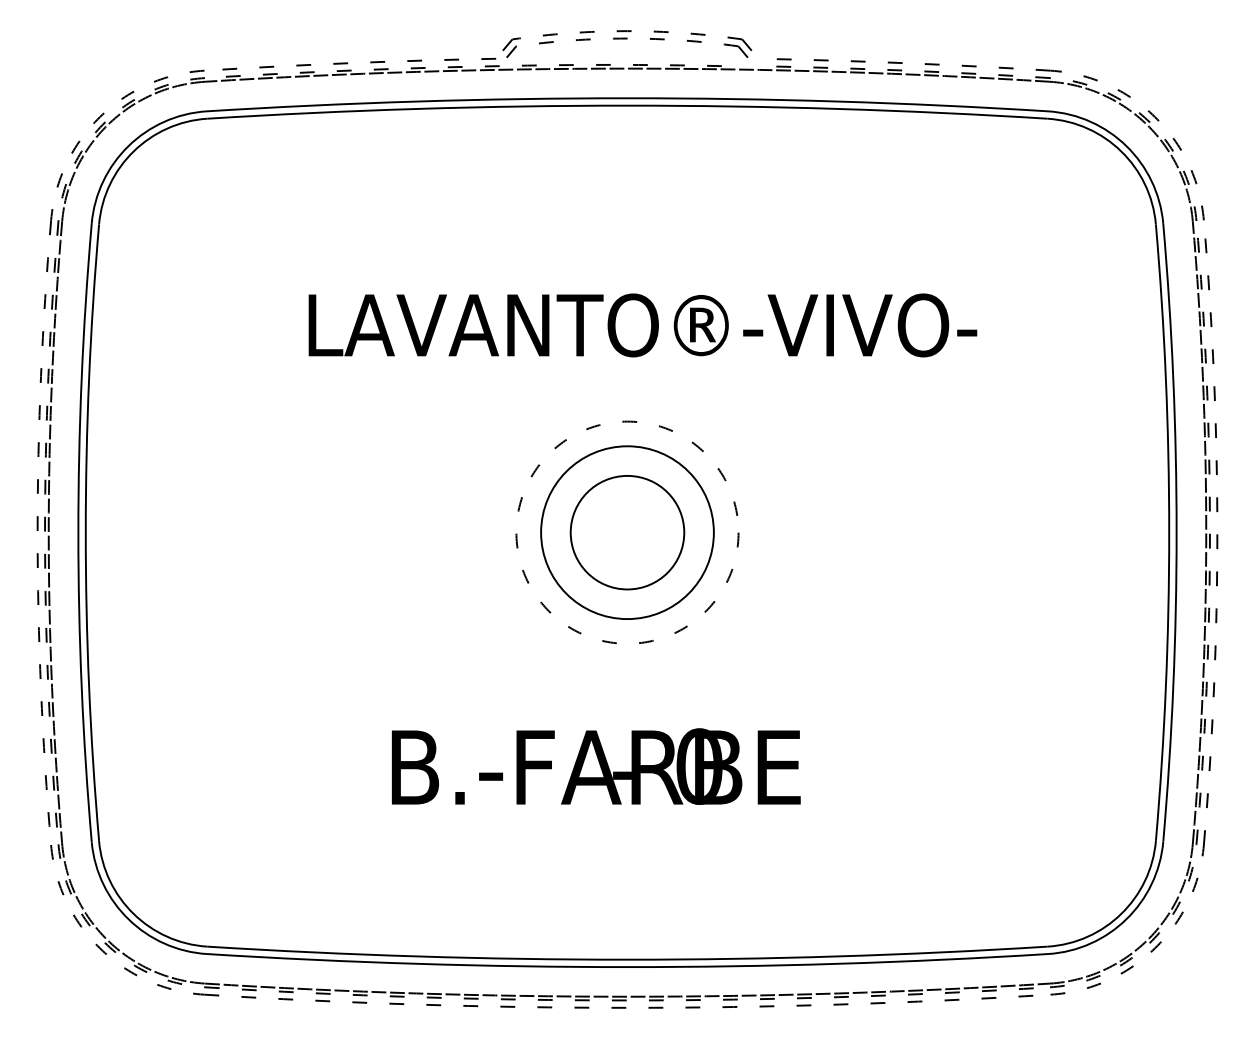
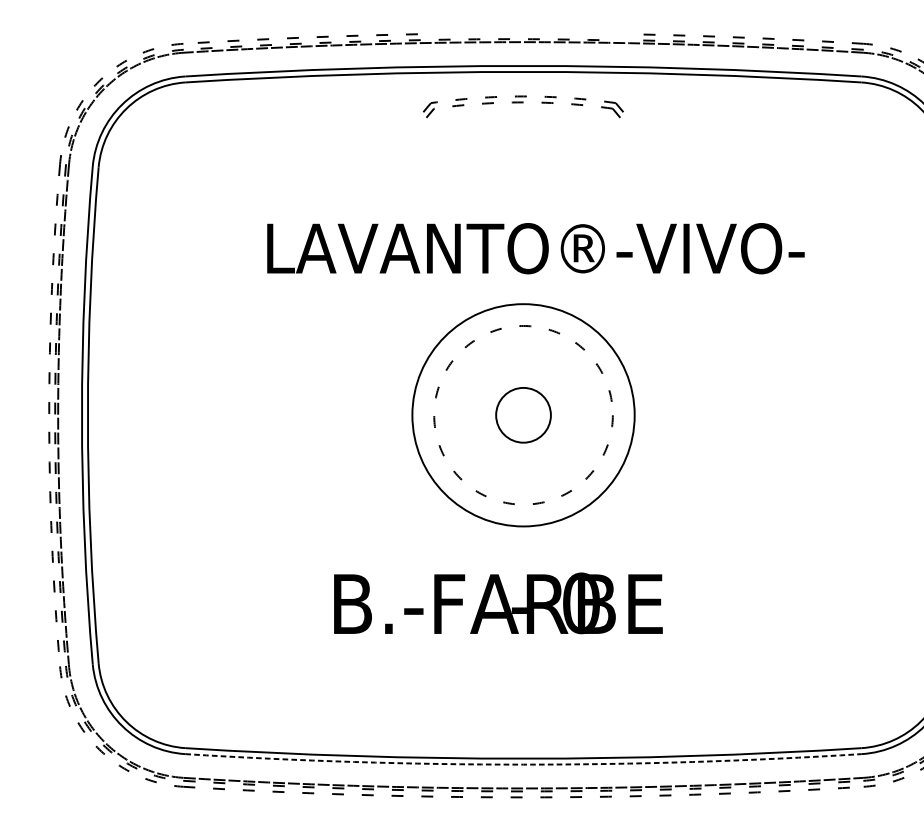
part: (627, 43) -> (523, 106), moved
circle: (627, 532) -> (523, 415), size x0.6
circle: (627, 532) -> (523, 415), size x1.6
arc: (627, 967) -> (523, 764), solid -> dashed

